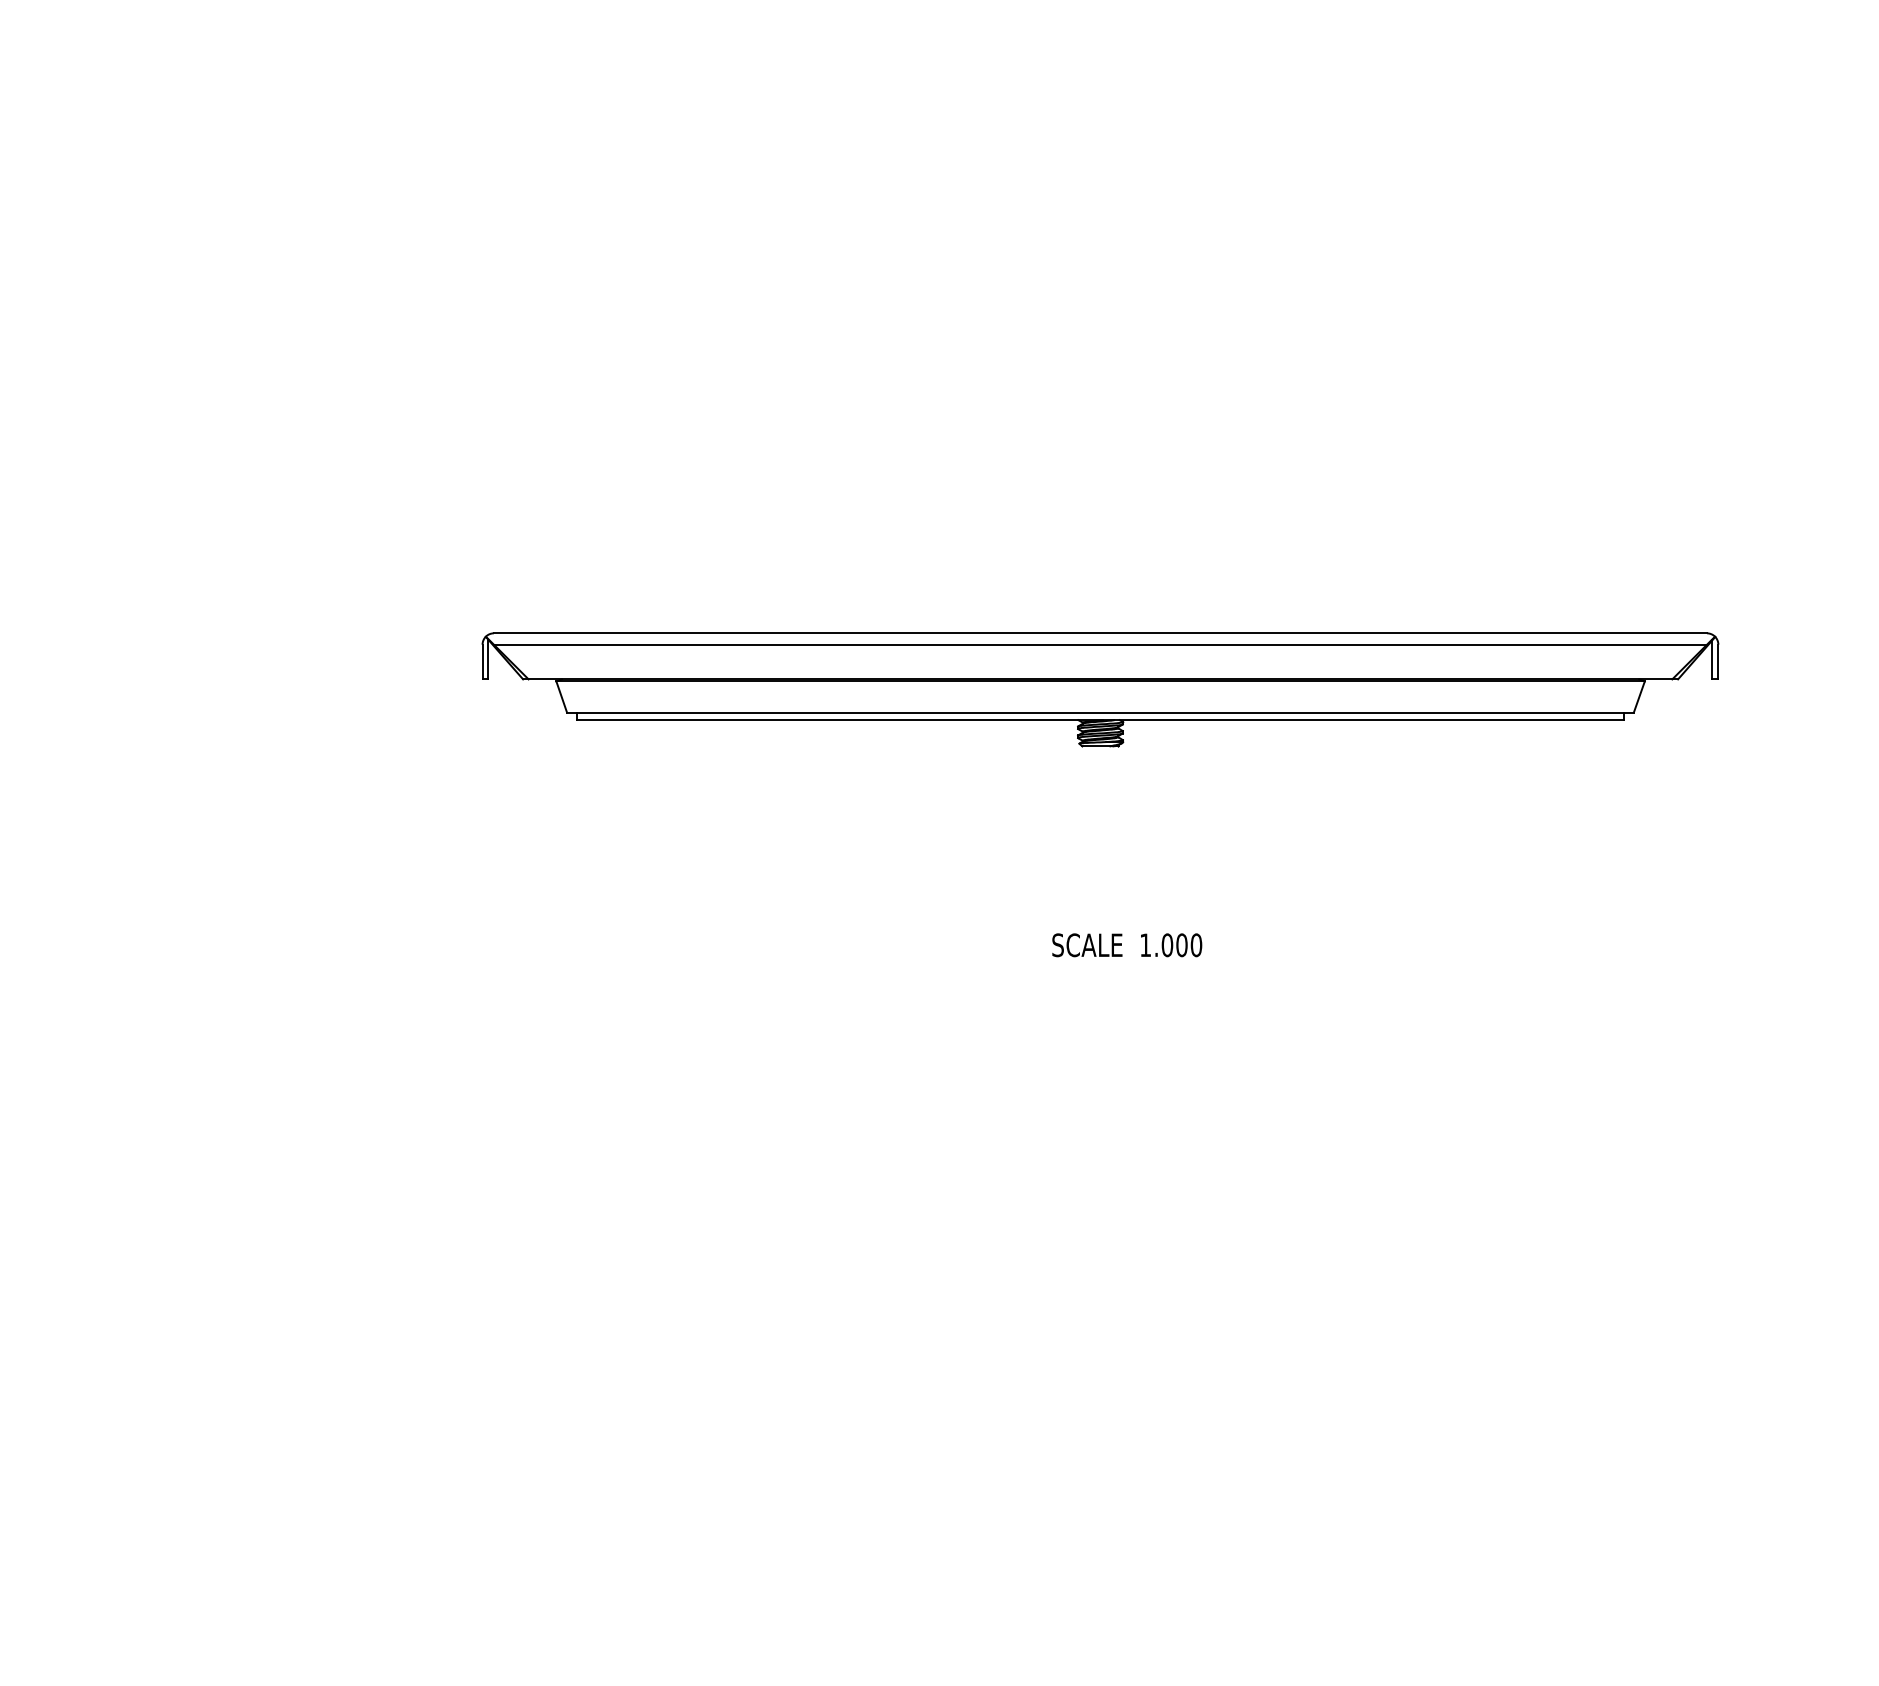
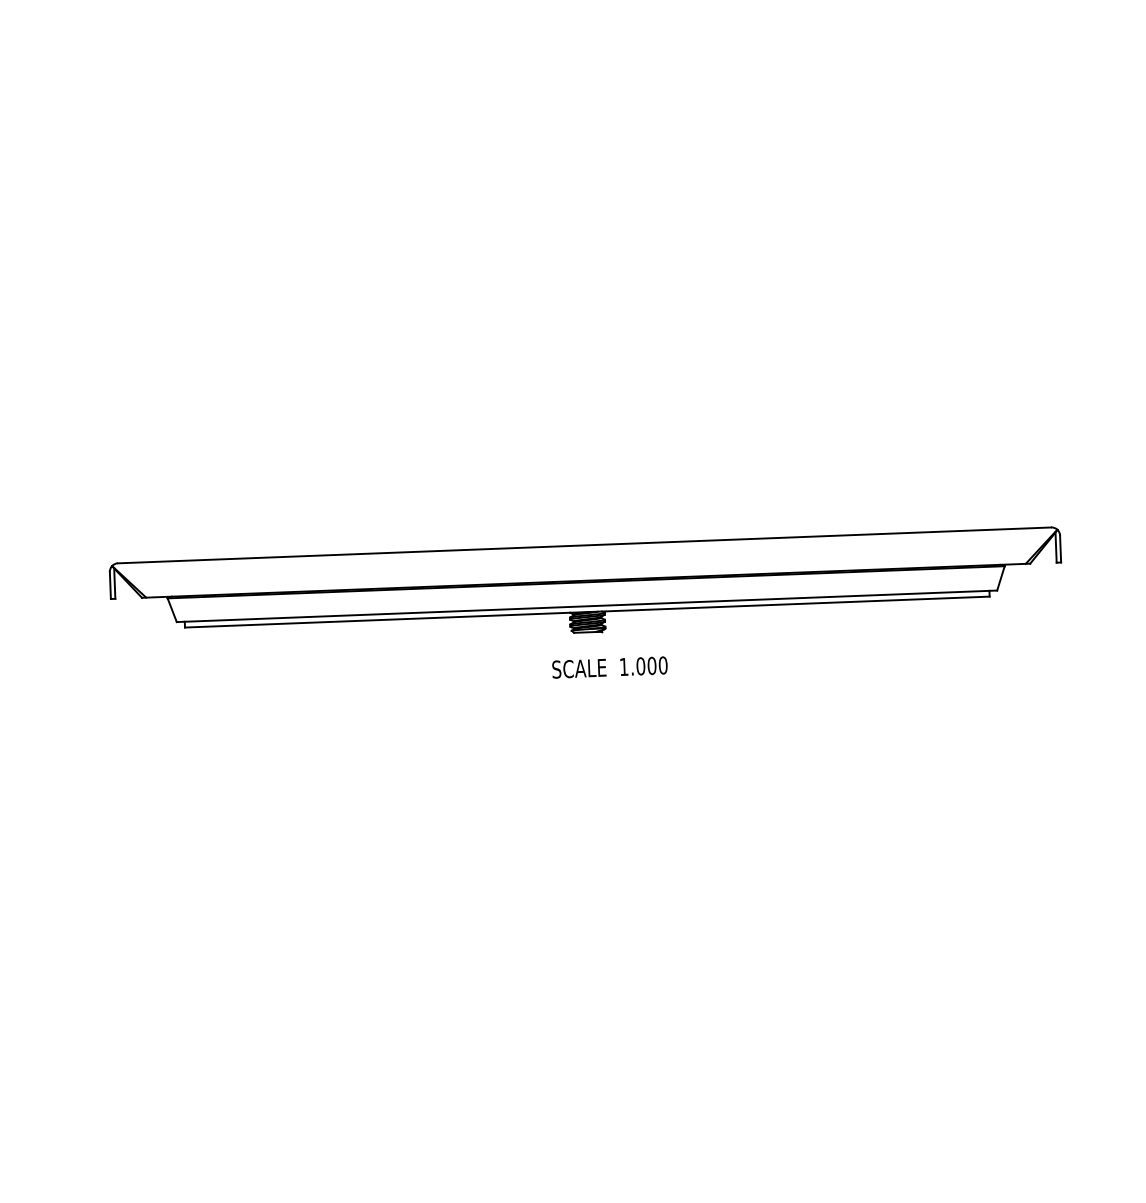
line: (1099, 644) -> (584, 553), removed
text: (1127, 945) -> (610, 667), moved

